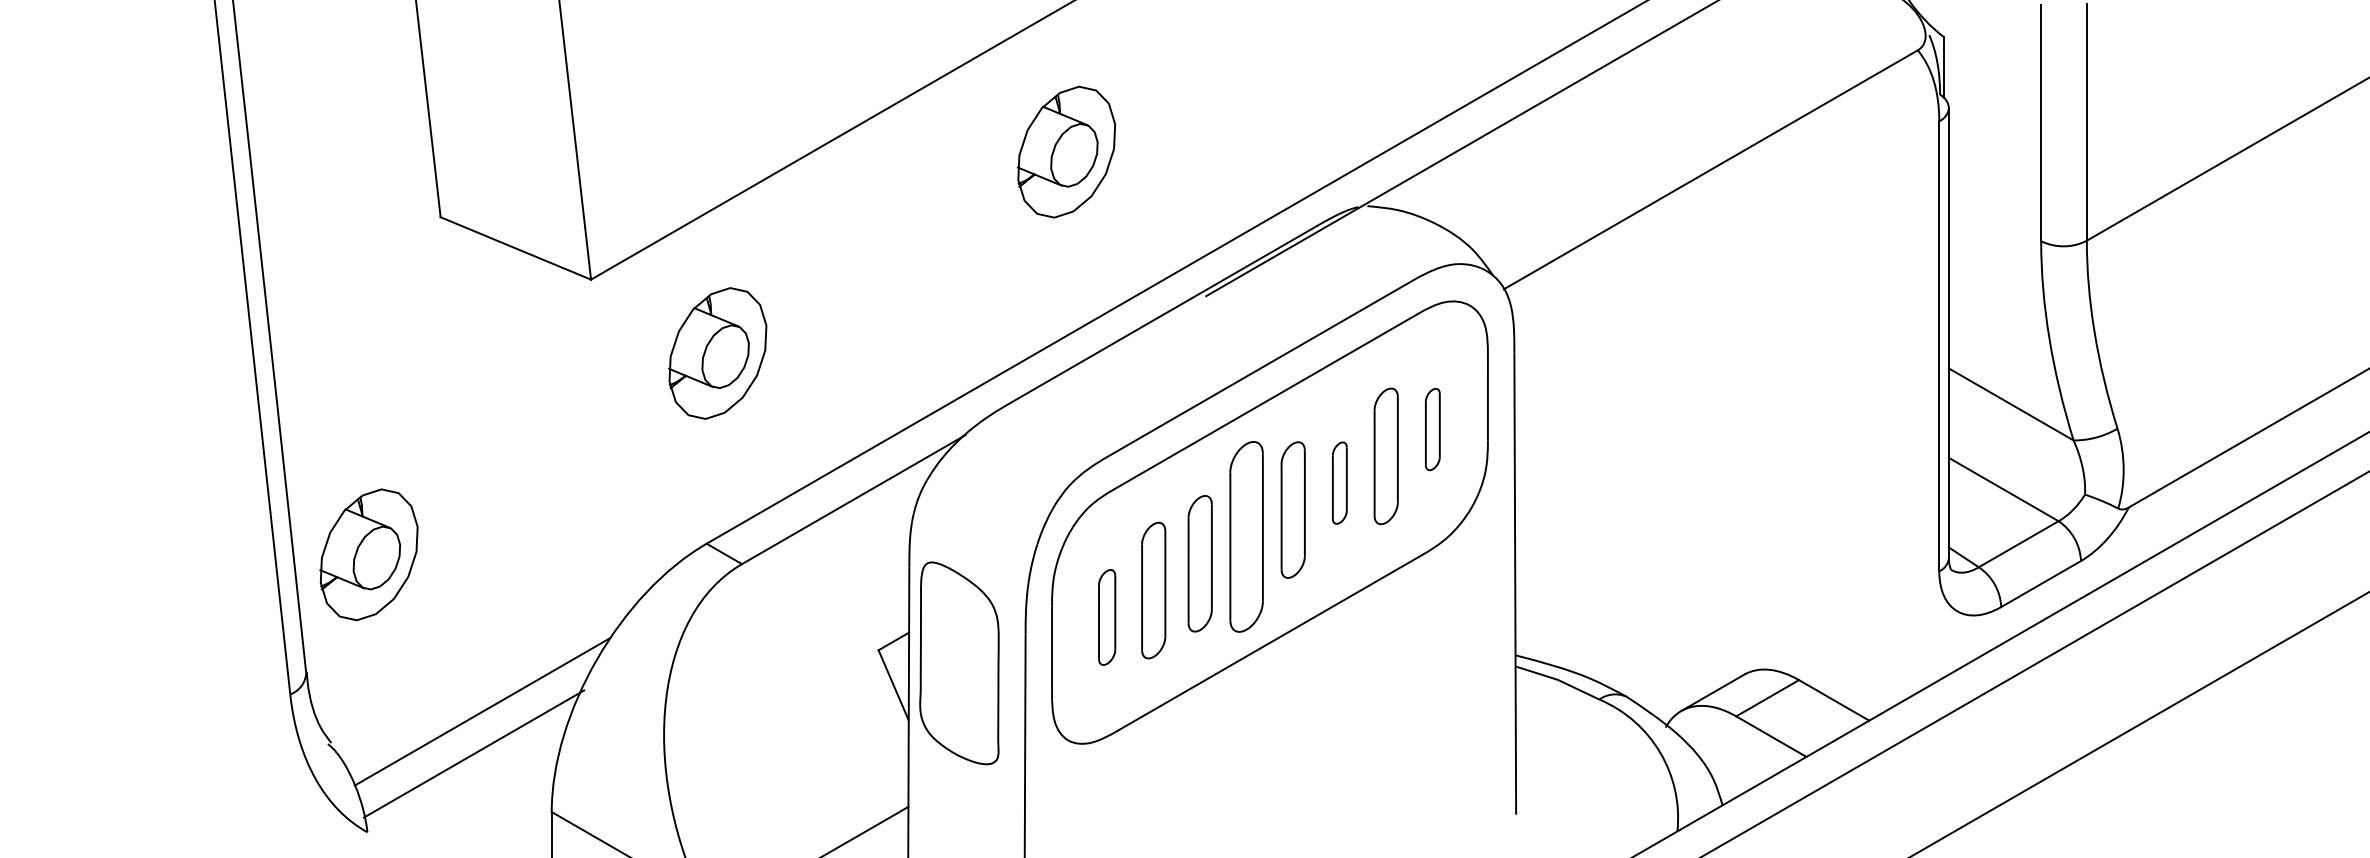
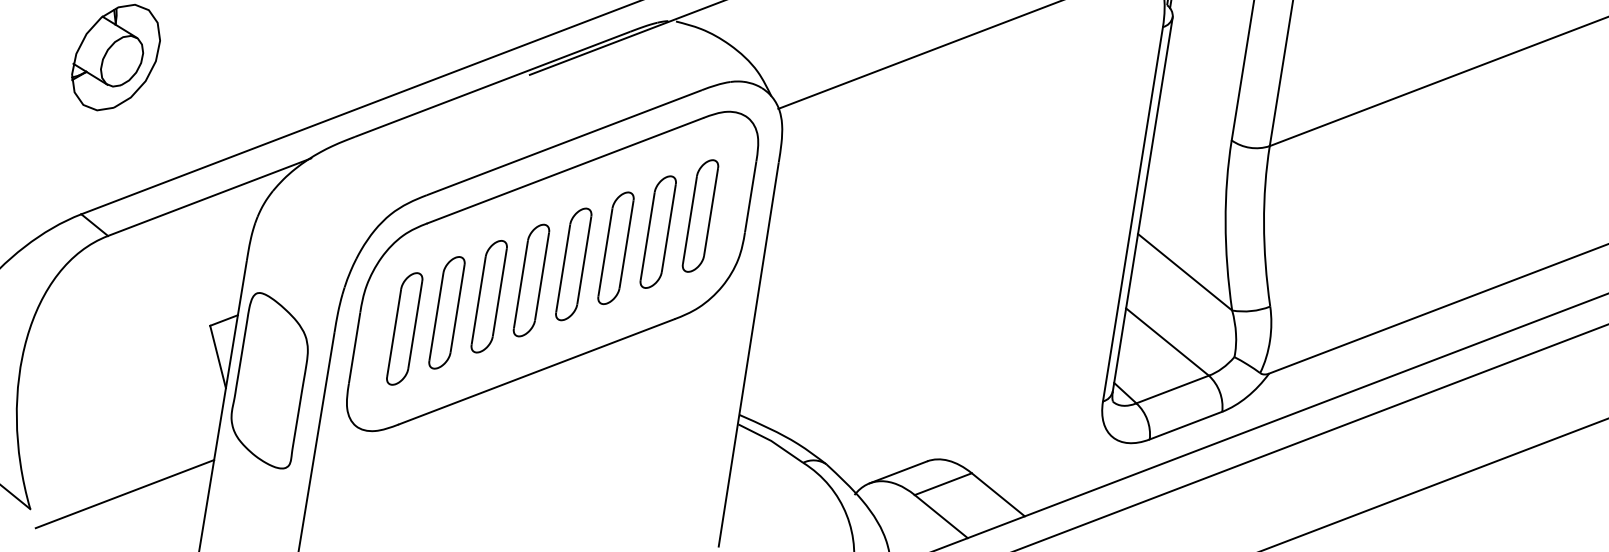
part: (1432, 429) -> (700, 215), size x1.67
part: (1339, 482) -> (615, 247), size x1.67
part: (1246, 536) -> (531, 280), size x0.71
part: (1106, 617) -> (404, 328), size x1.43
part: (959, 663) -> (270, 380), moved

